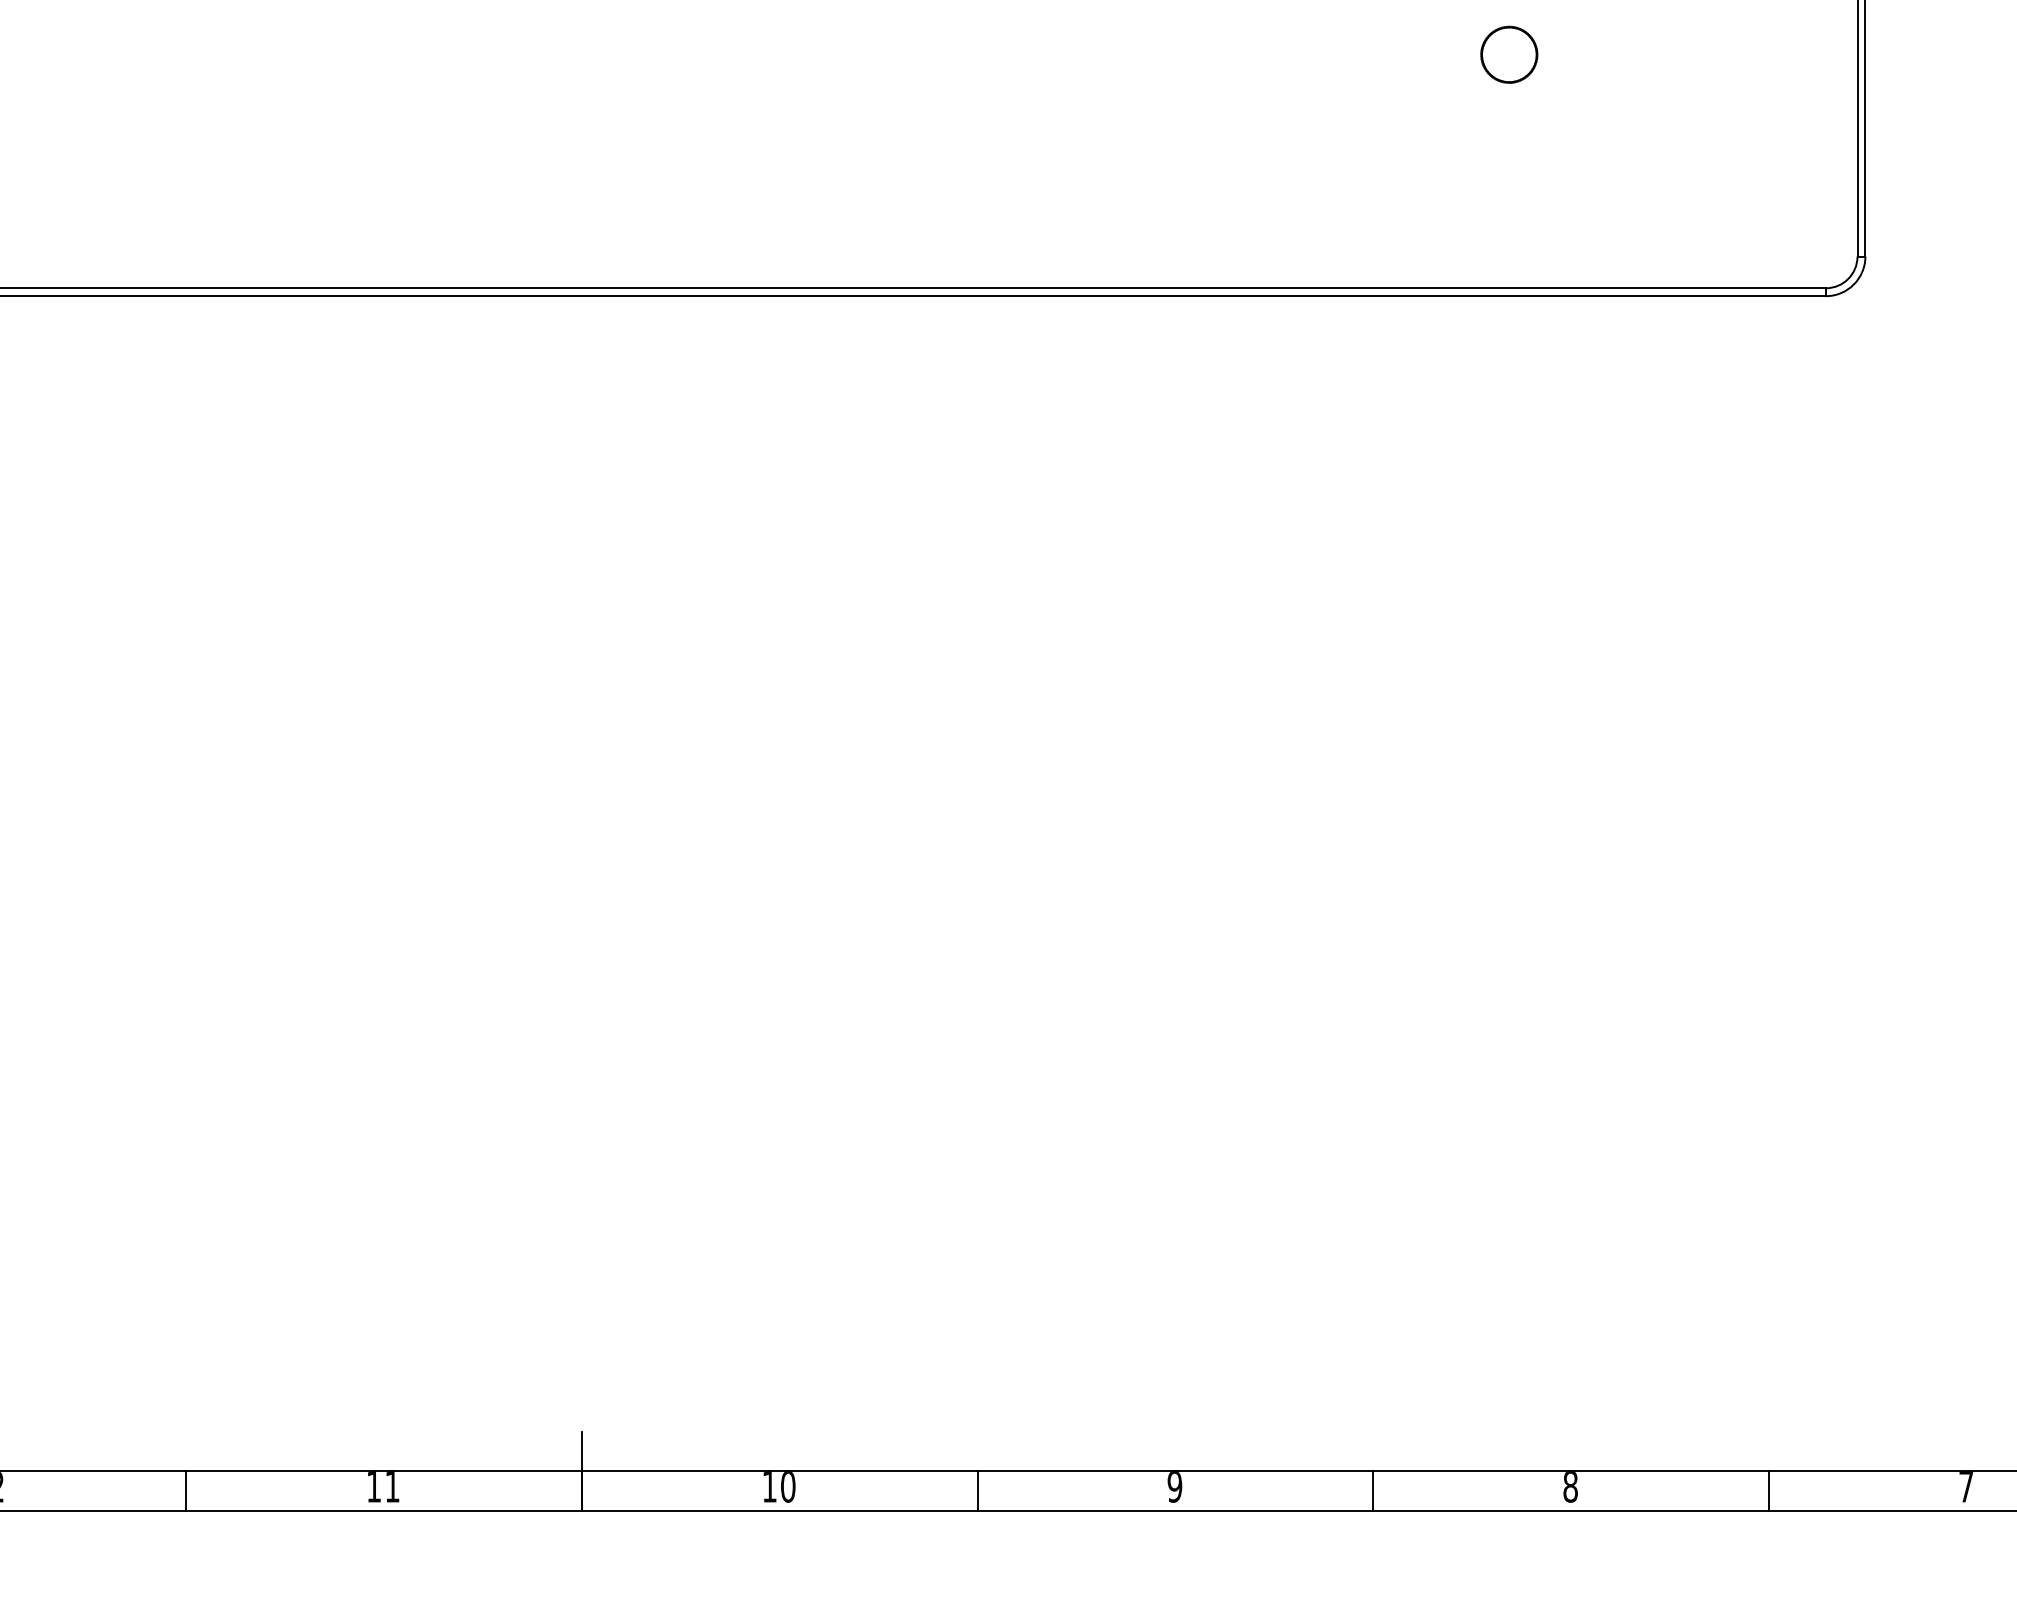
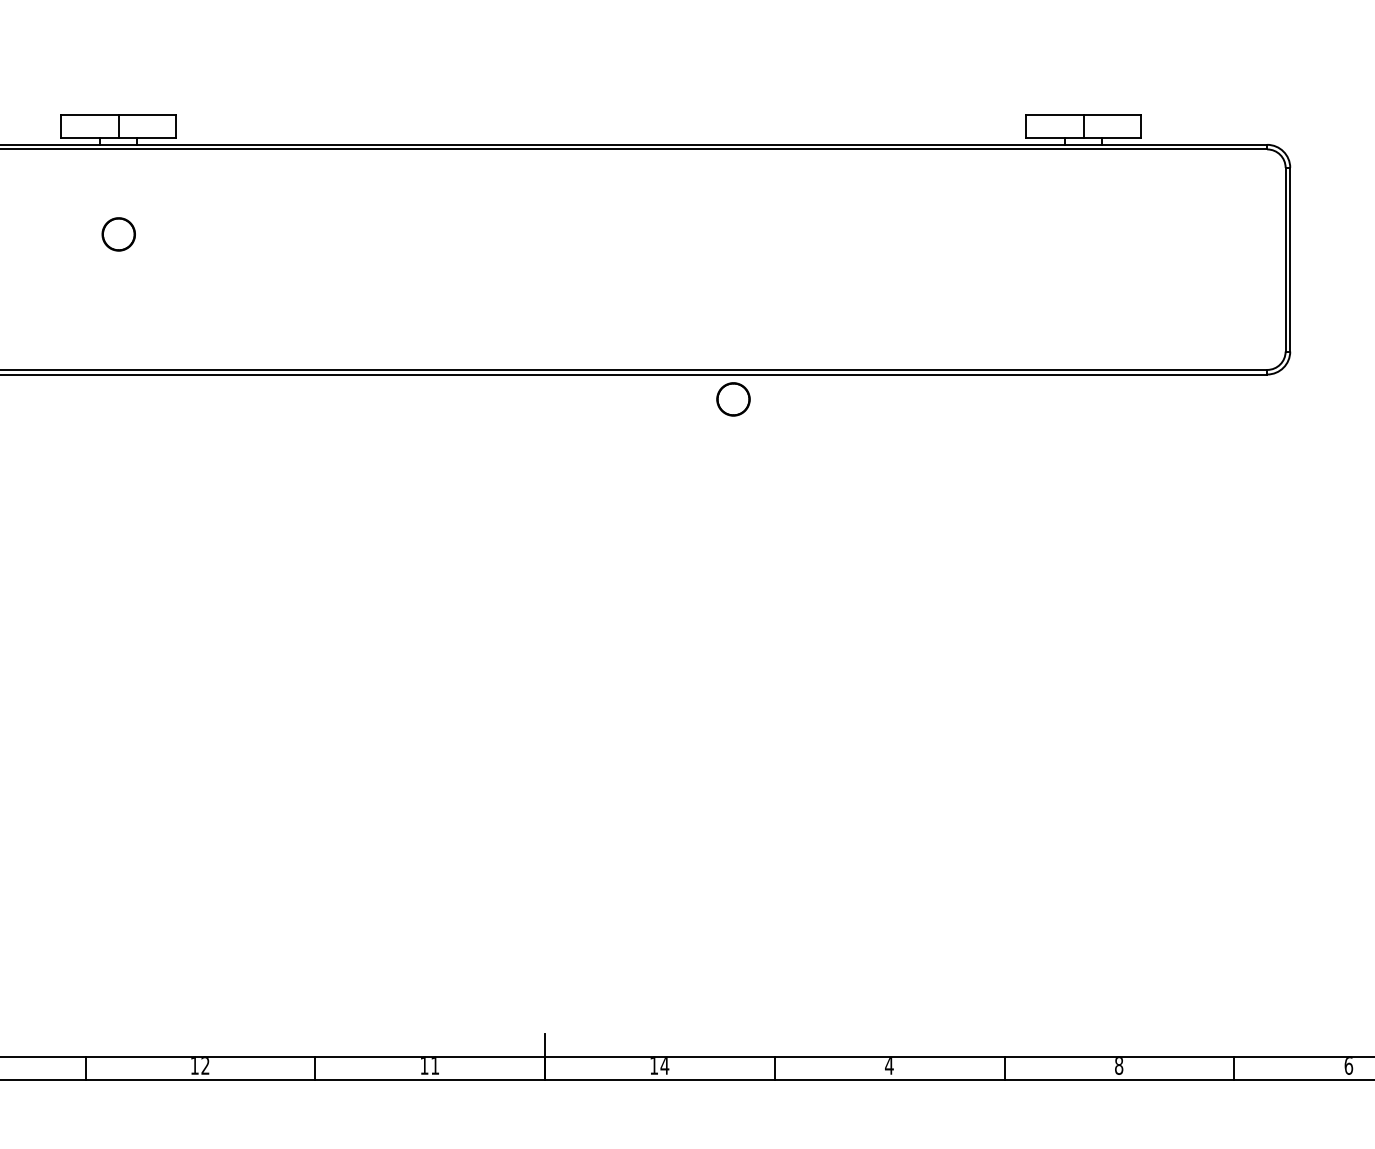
part: (1509, 54) -> (733, 399), moved
text: (787, 1488) -> (664, 1066), 10 -> 14
text: (1175, 1488) -> (889, 1066), 9 -> 4
text: (1965, 1488) -> (1348, 1066), 7 -> 6

